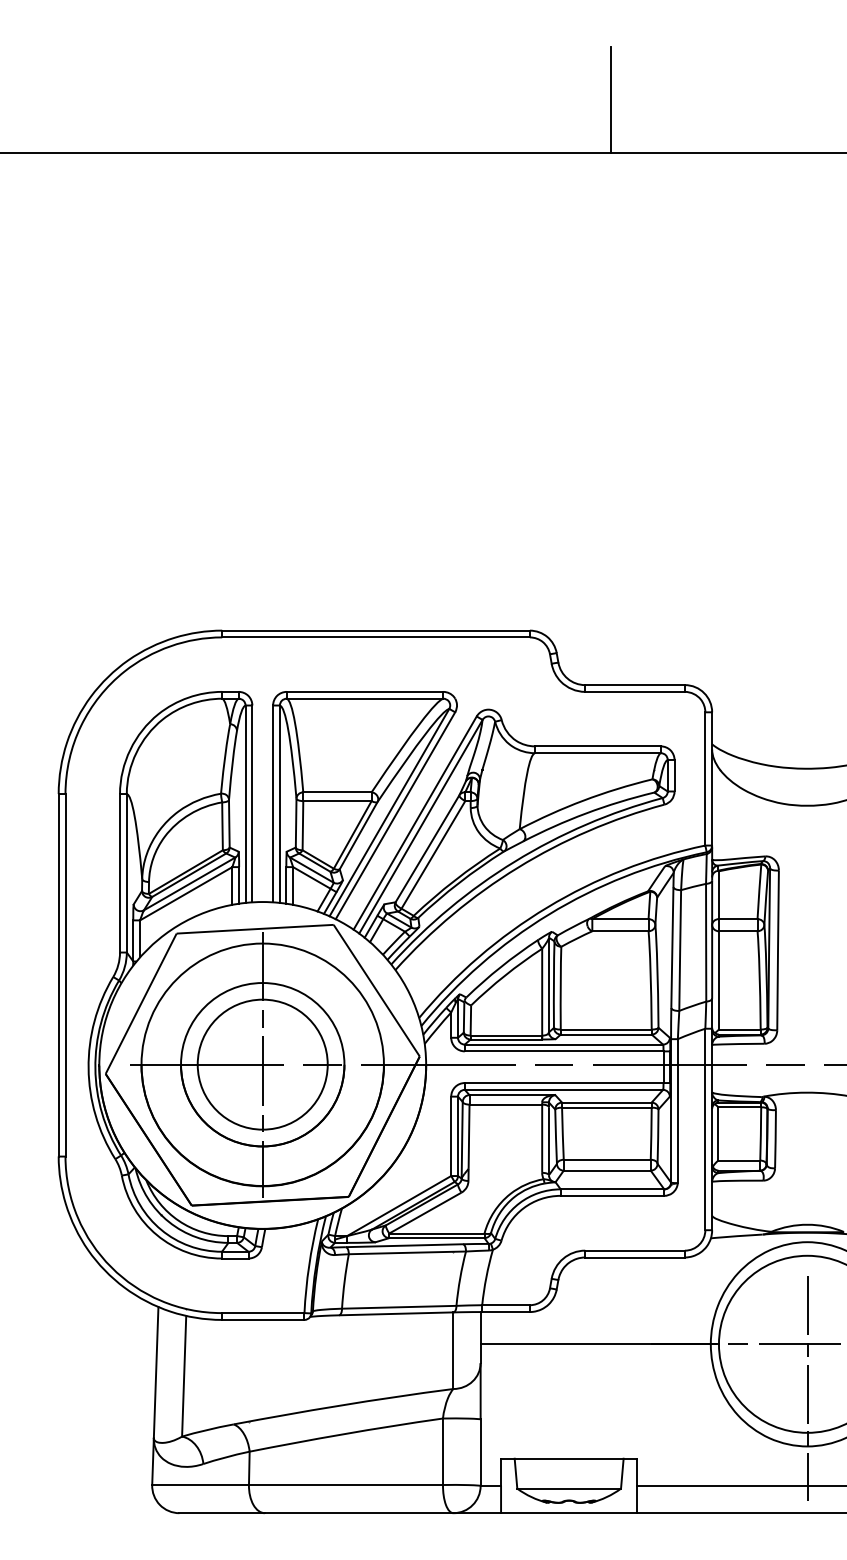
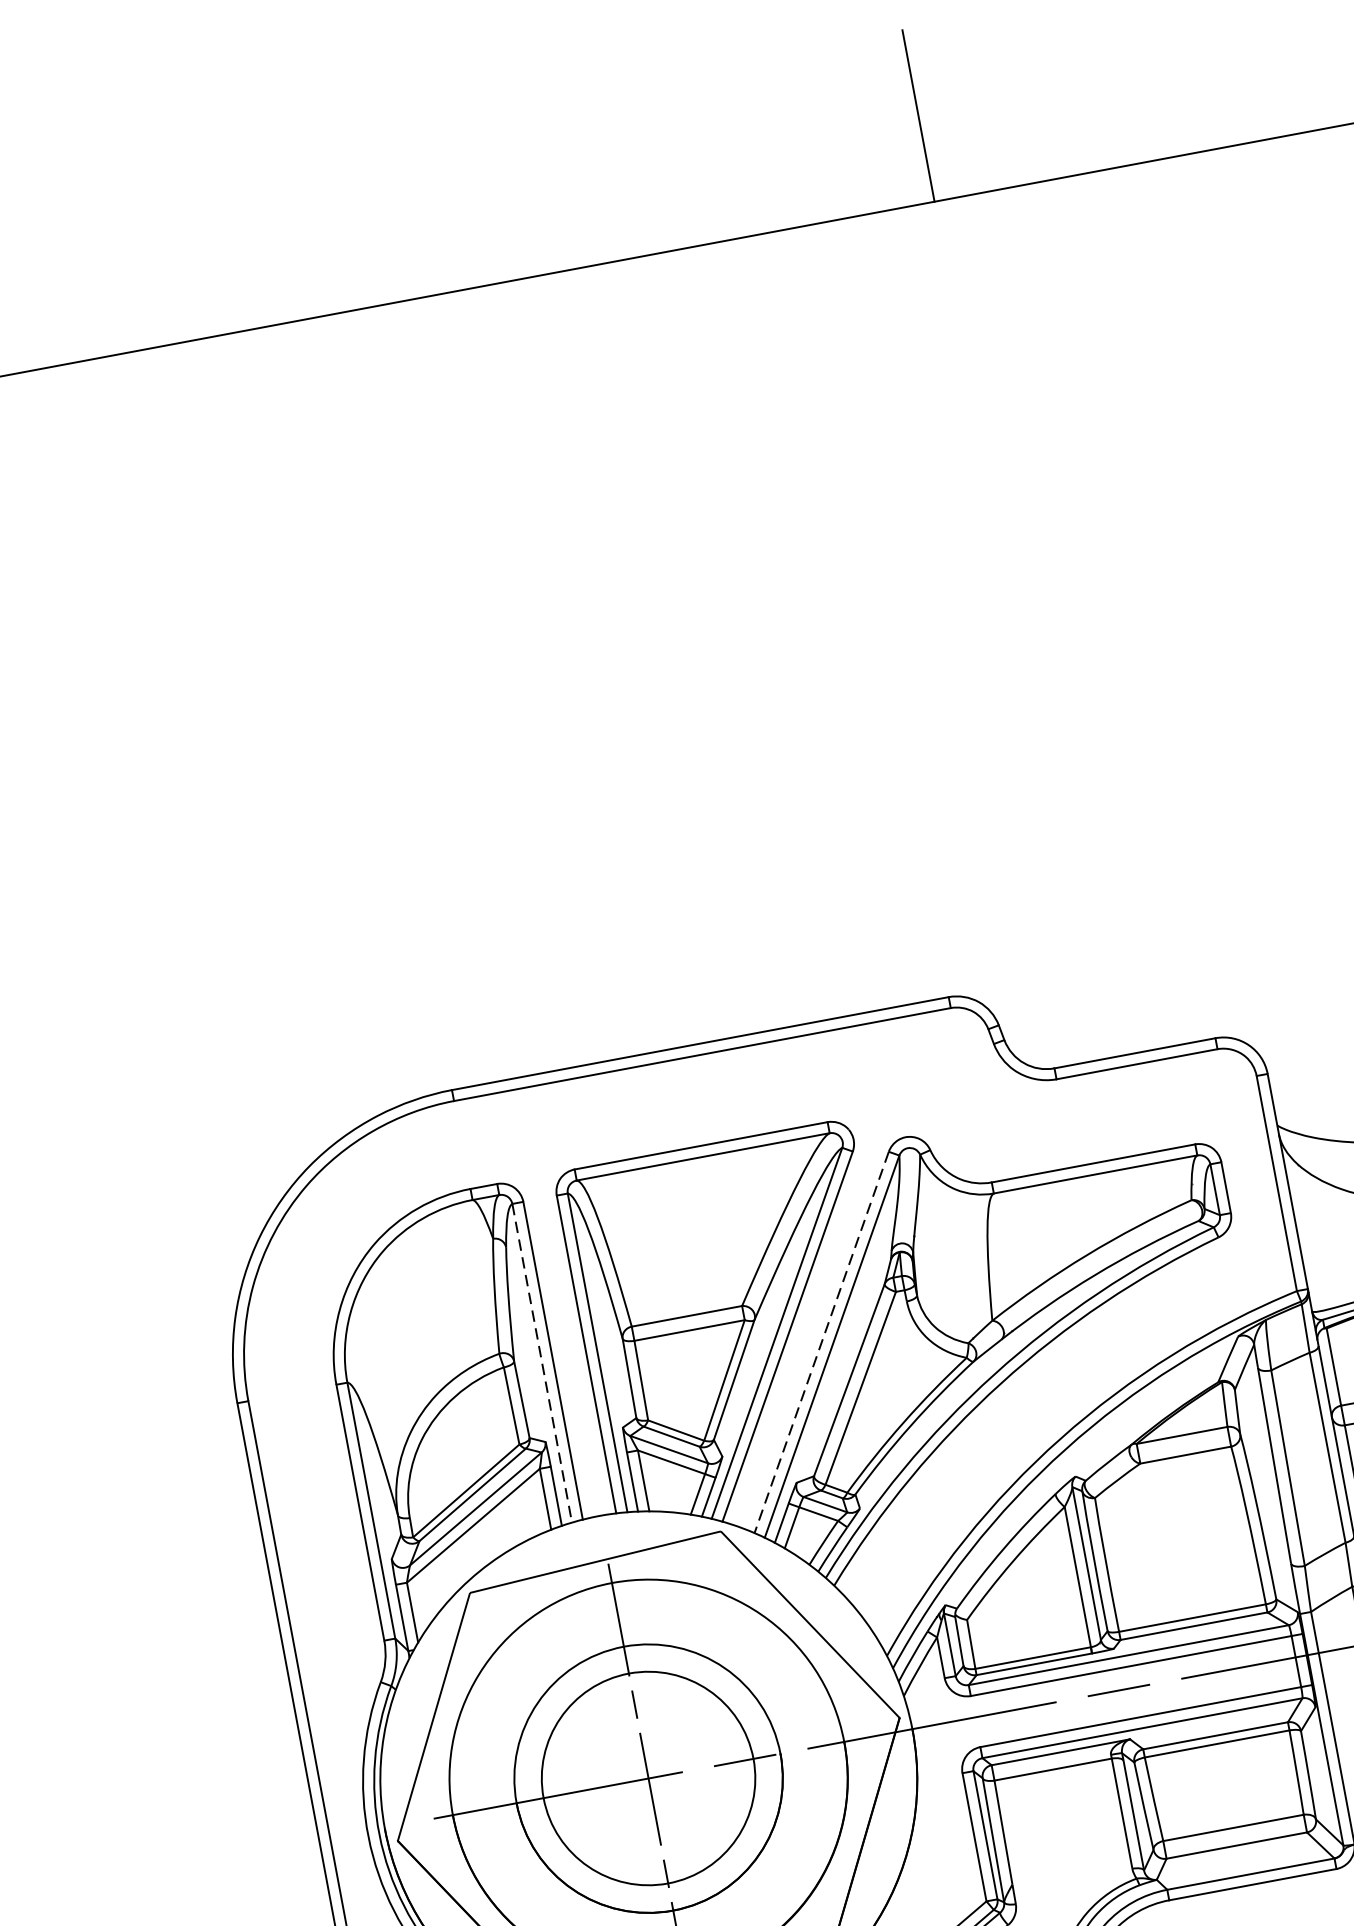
line: (245, 804) -> (542, 1363), solid -> dashed
line: (414, 823) -> (820, 1343), solid -> dashed

